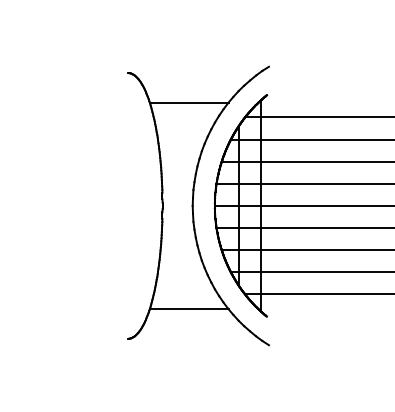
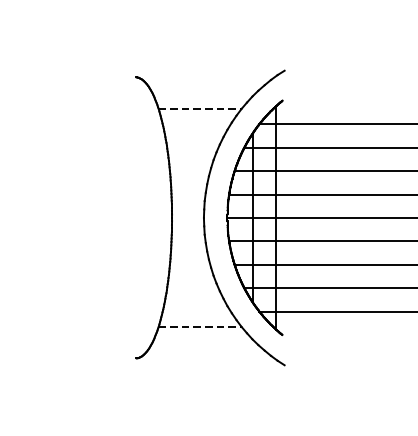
line: (189, 102) -> (200, 108), solid -> dashed
line: (189, 309) -> (200, 327), solid -> dashed

